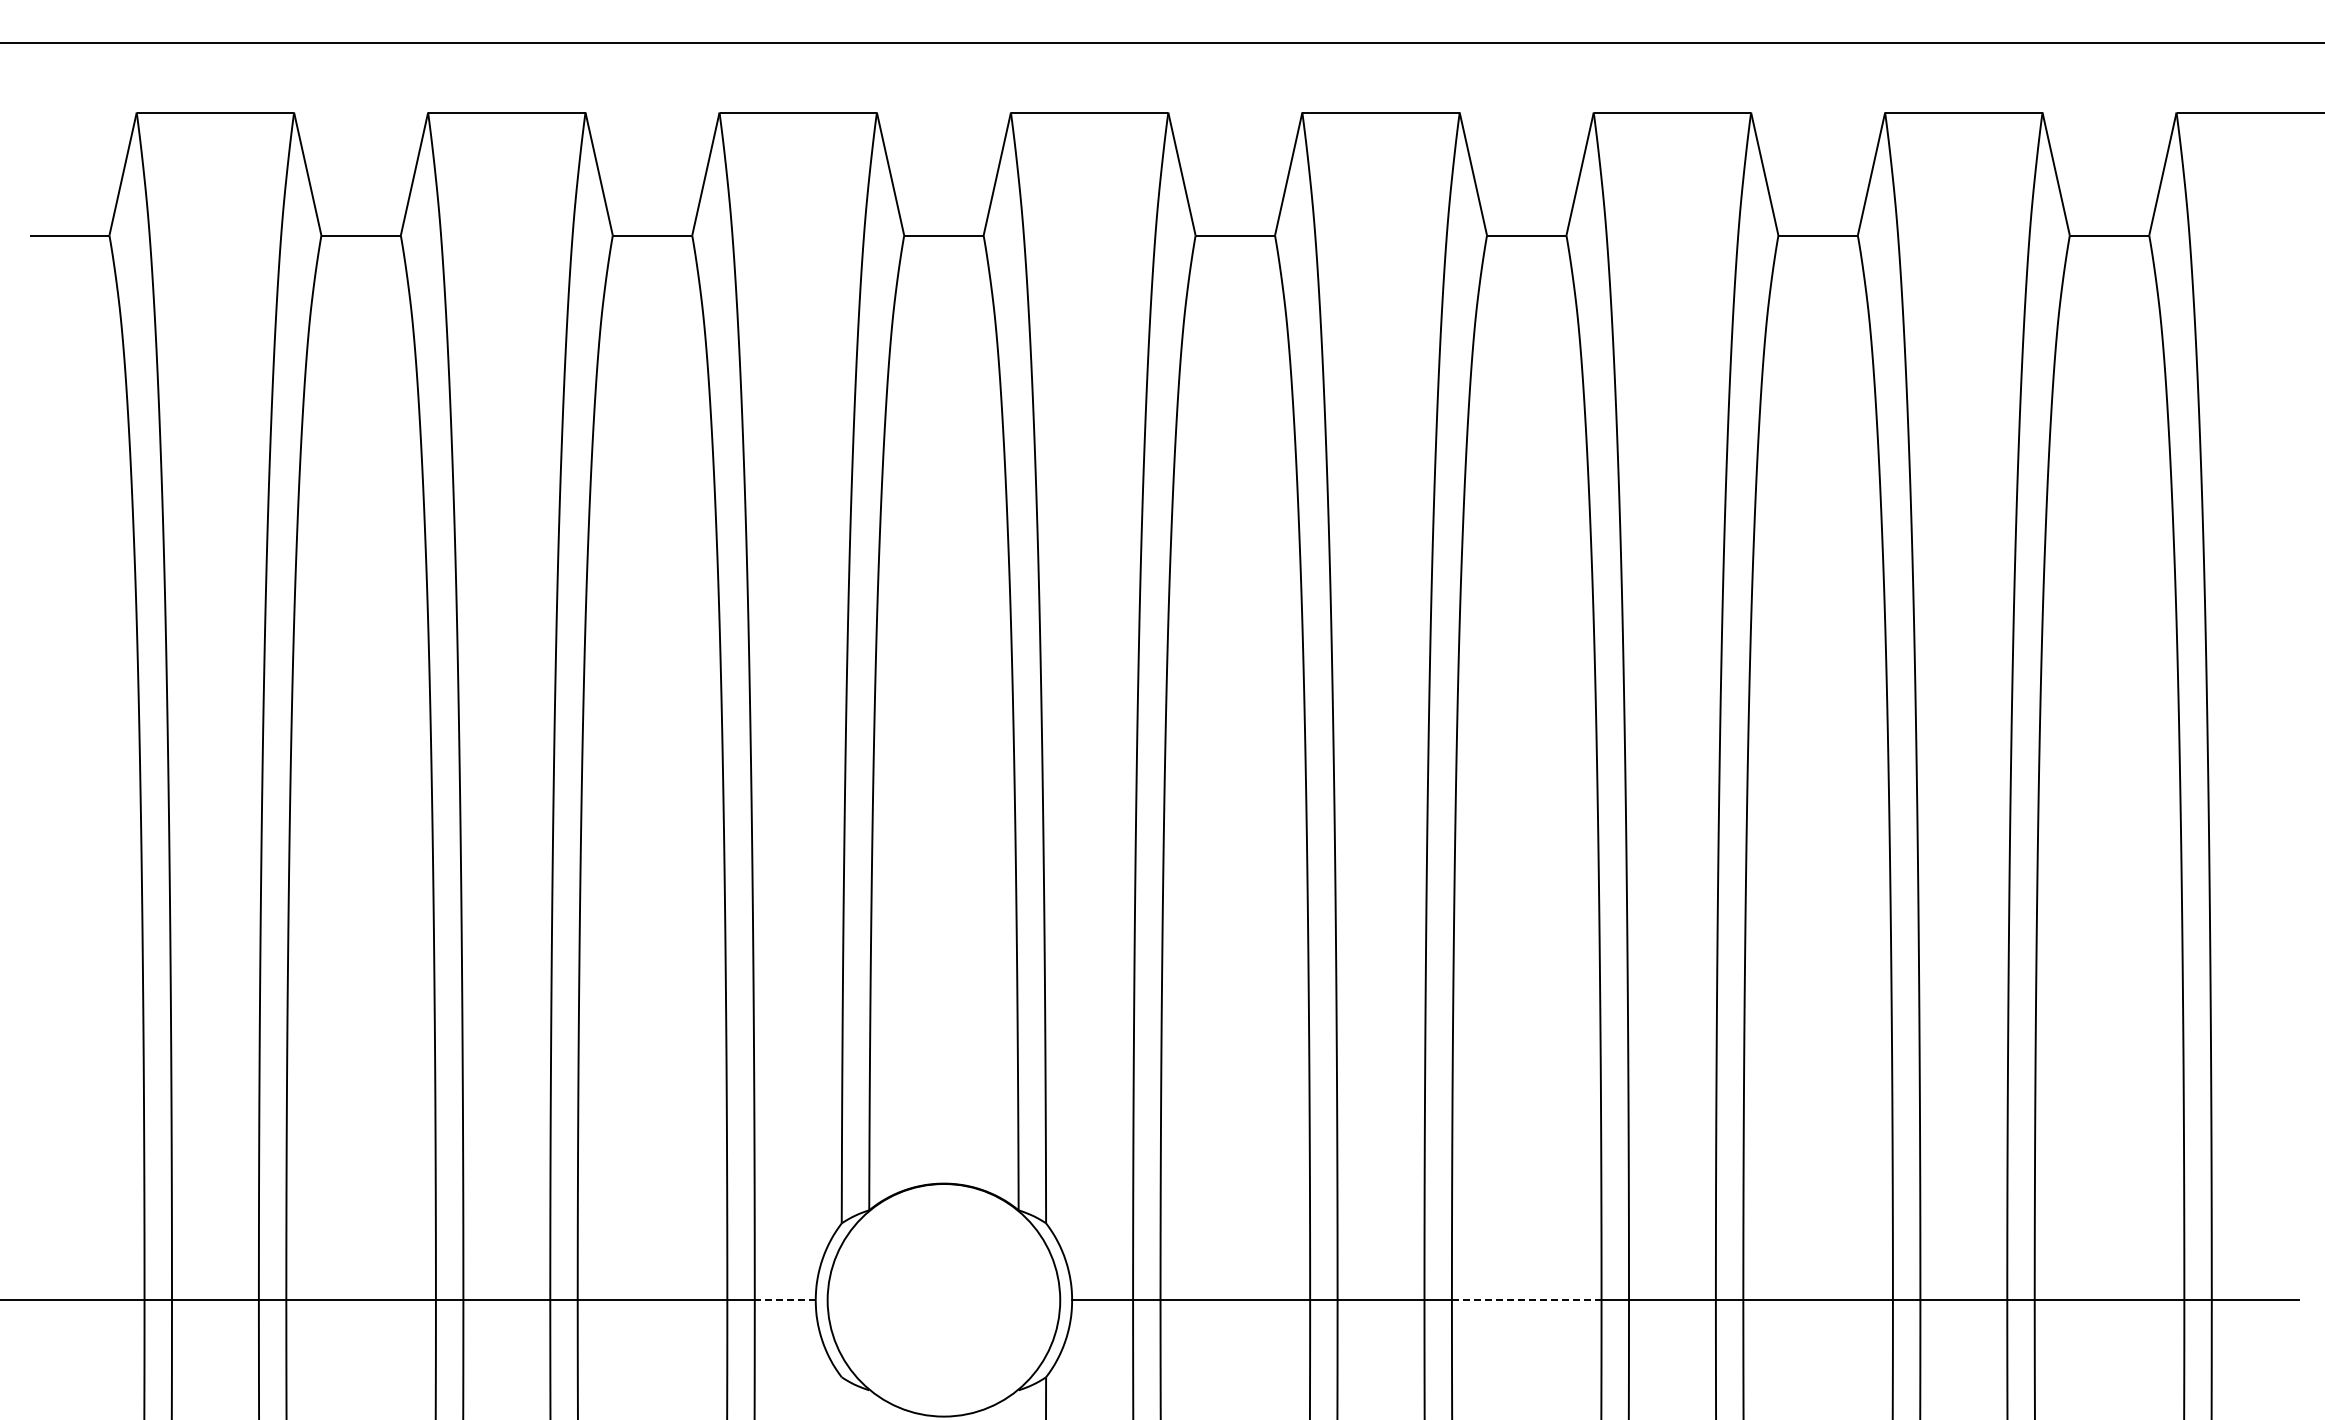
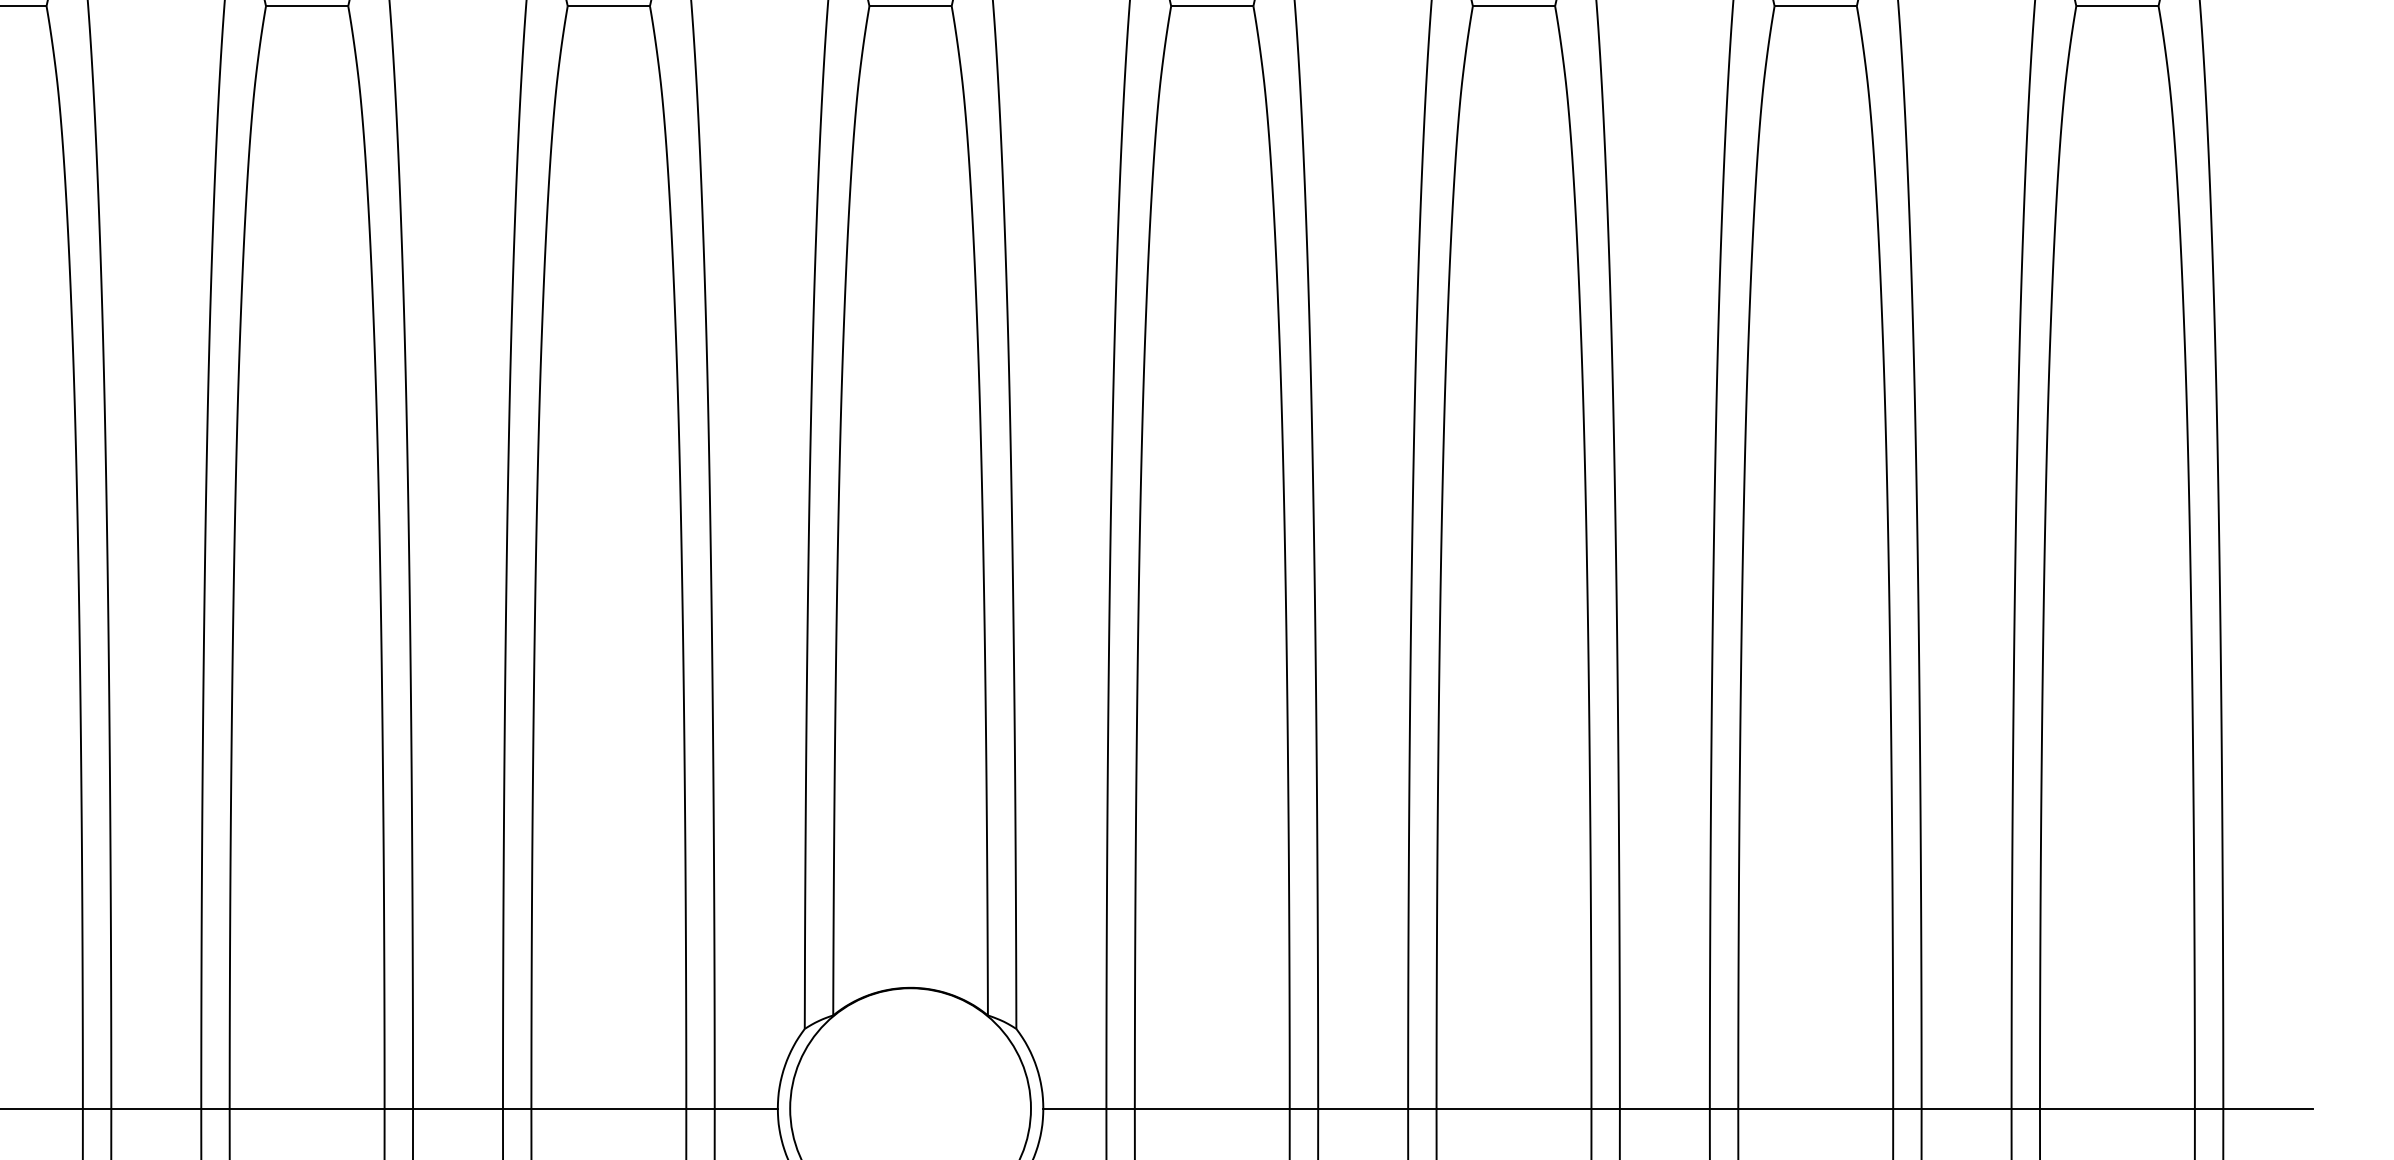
line: (784, 1300) -> (745, 1108), dashed -> solid
line: (1526, 1300) -> (1513, 1108), dashed -> solid

